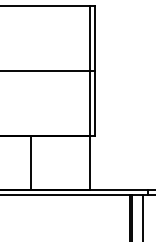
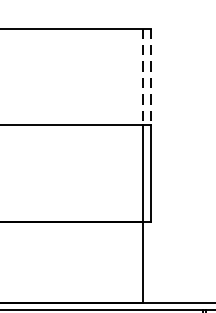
line: (89, 39) -> (142, 77), solid -> dashed
line: (95, 39) -> (151, 77), solid -> dashed
line: (31, 163) -> (56, 262), removed

